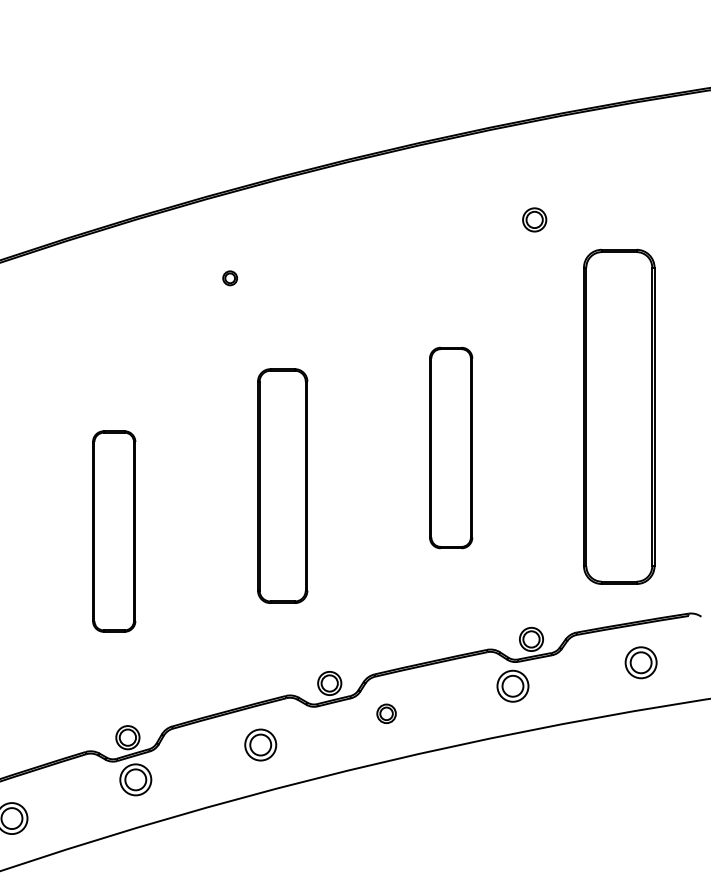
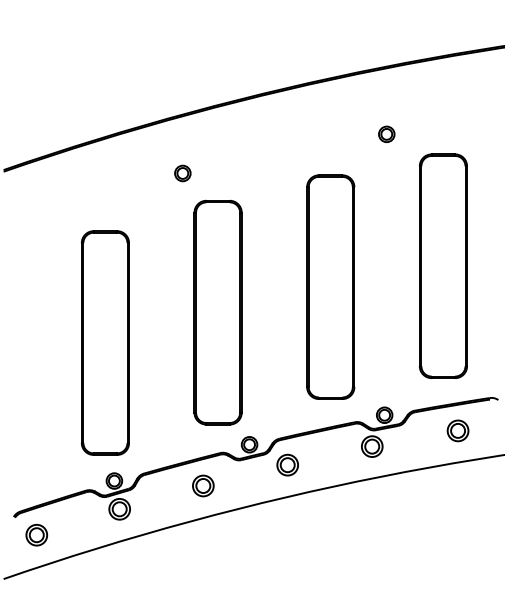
part: (229, 278) -> (182, 173), size x1.67
part: (450, 447) -> (330, 286), size x1.67
part: (281, 485) -> (217, 312), size x1.43
part: (113, 530) -> (104, 342), size x1.67
part: (386, 712) -> (287, 464), size x1.67

